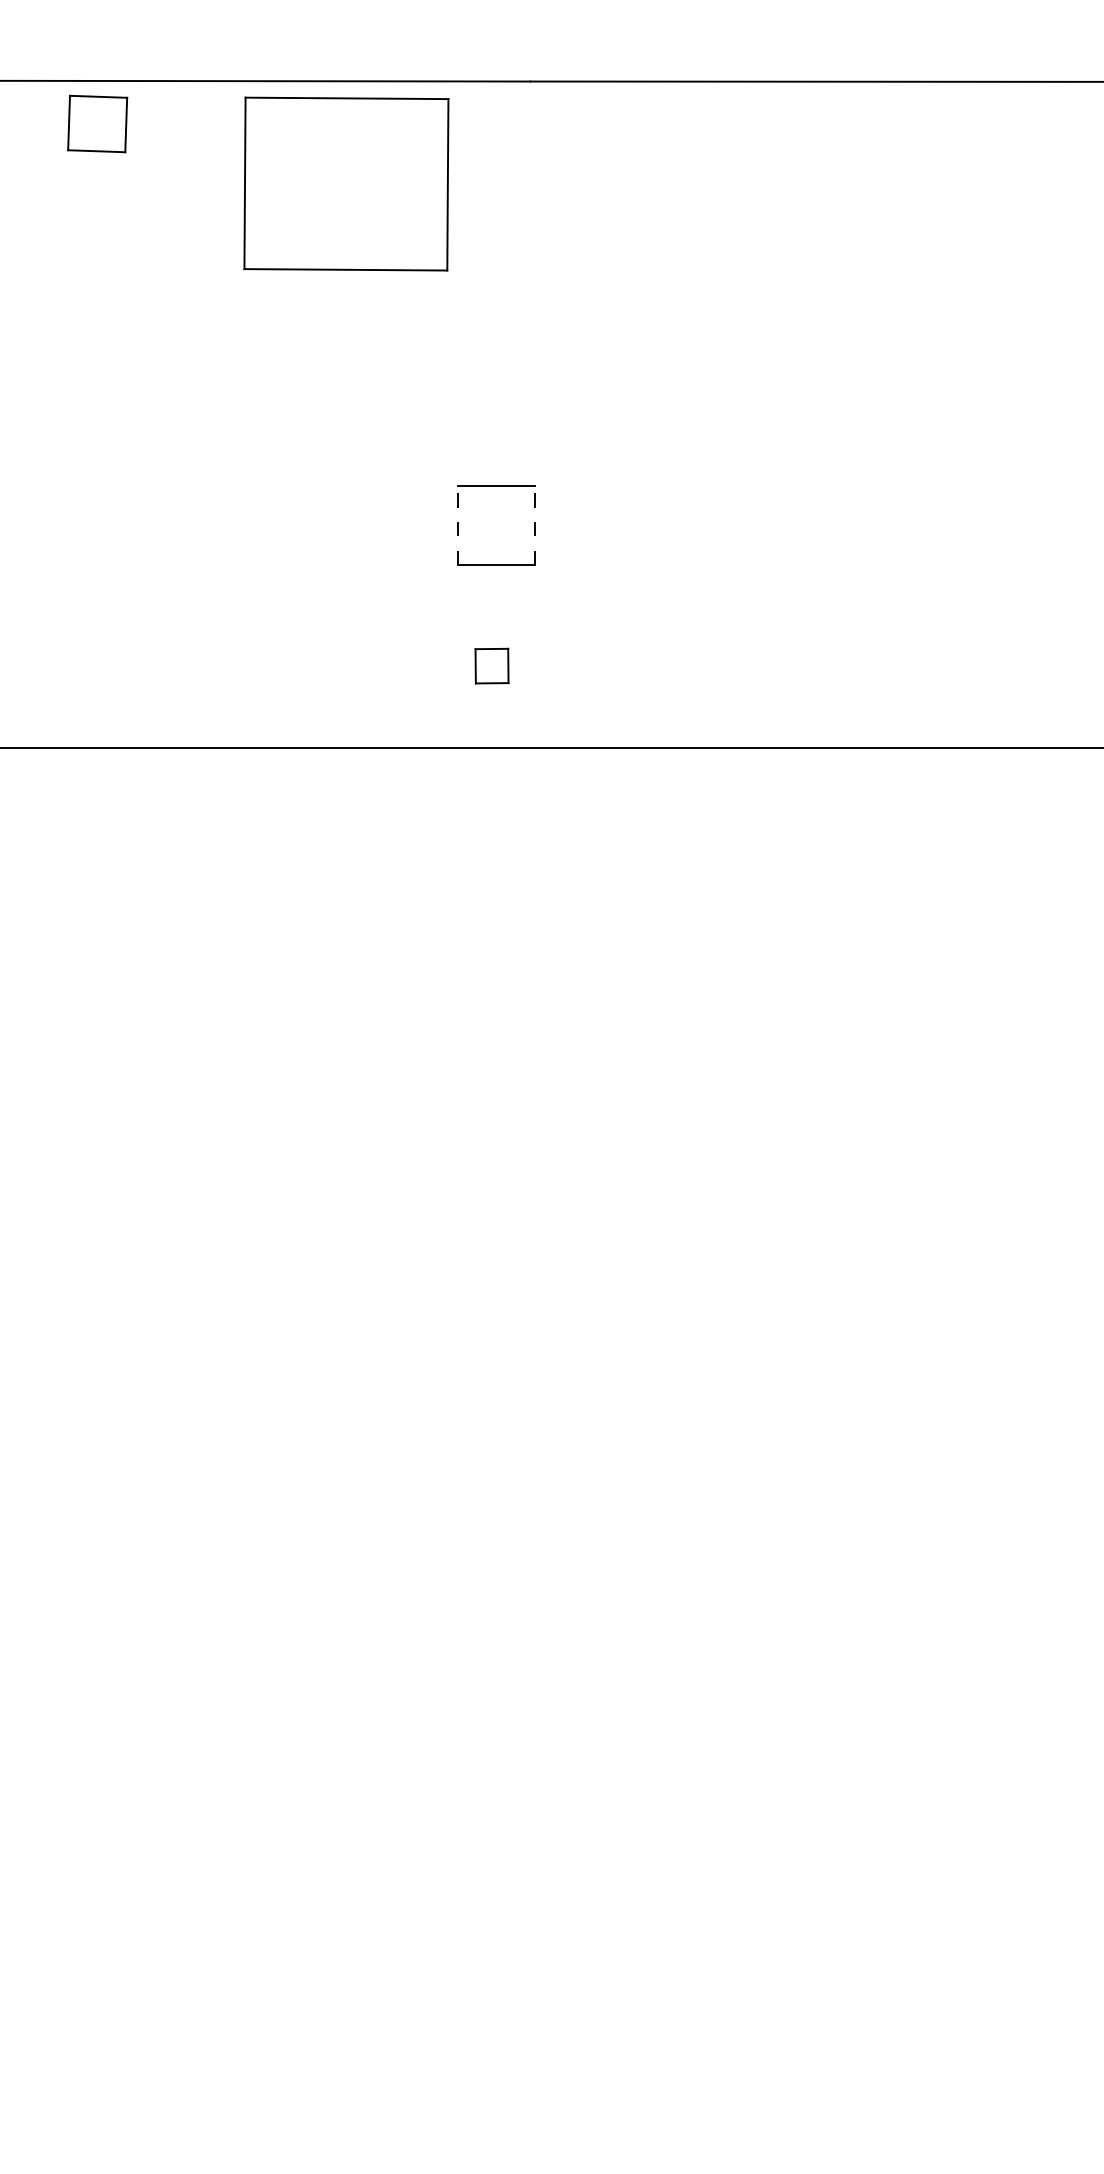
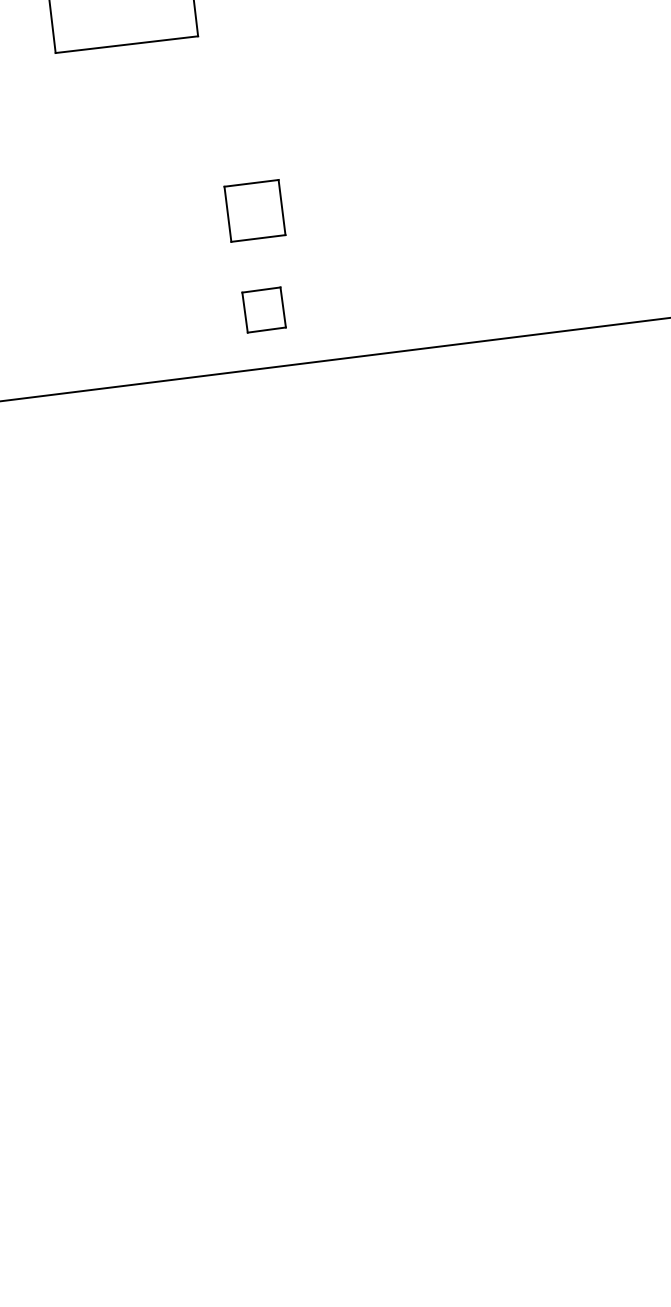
line: (458, 525) -> (228, 214), dashed -> solid
line: (535, 525) -> (282, 207), dashed -> solid
part: (491, 665) -> (263, 309), size x1.67

